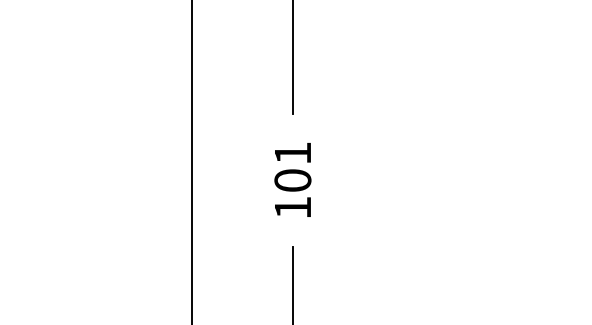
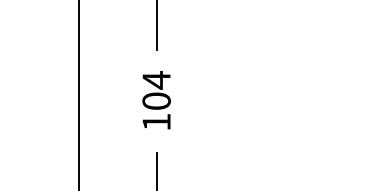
text: (292, 153) -> (156, 80), 101 -> 104

